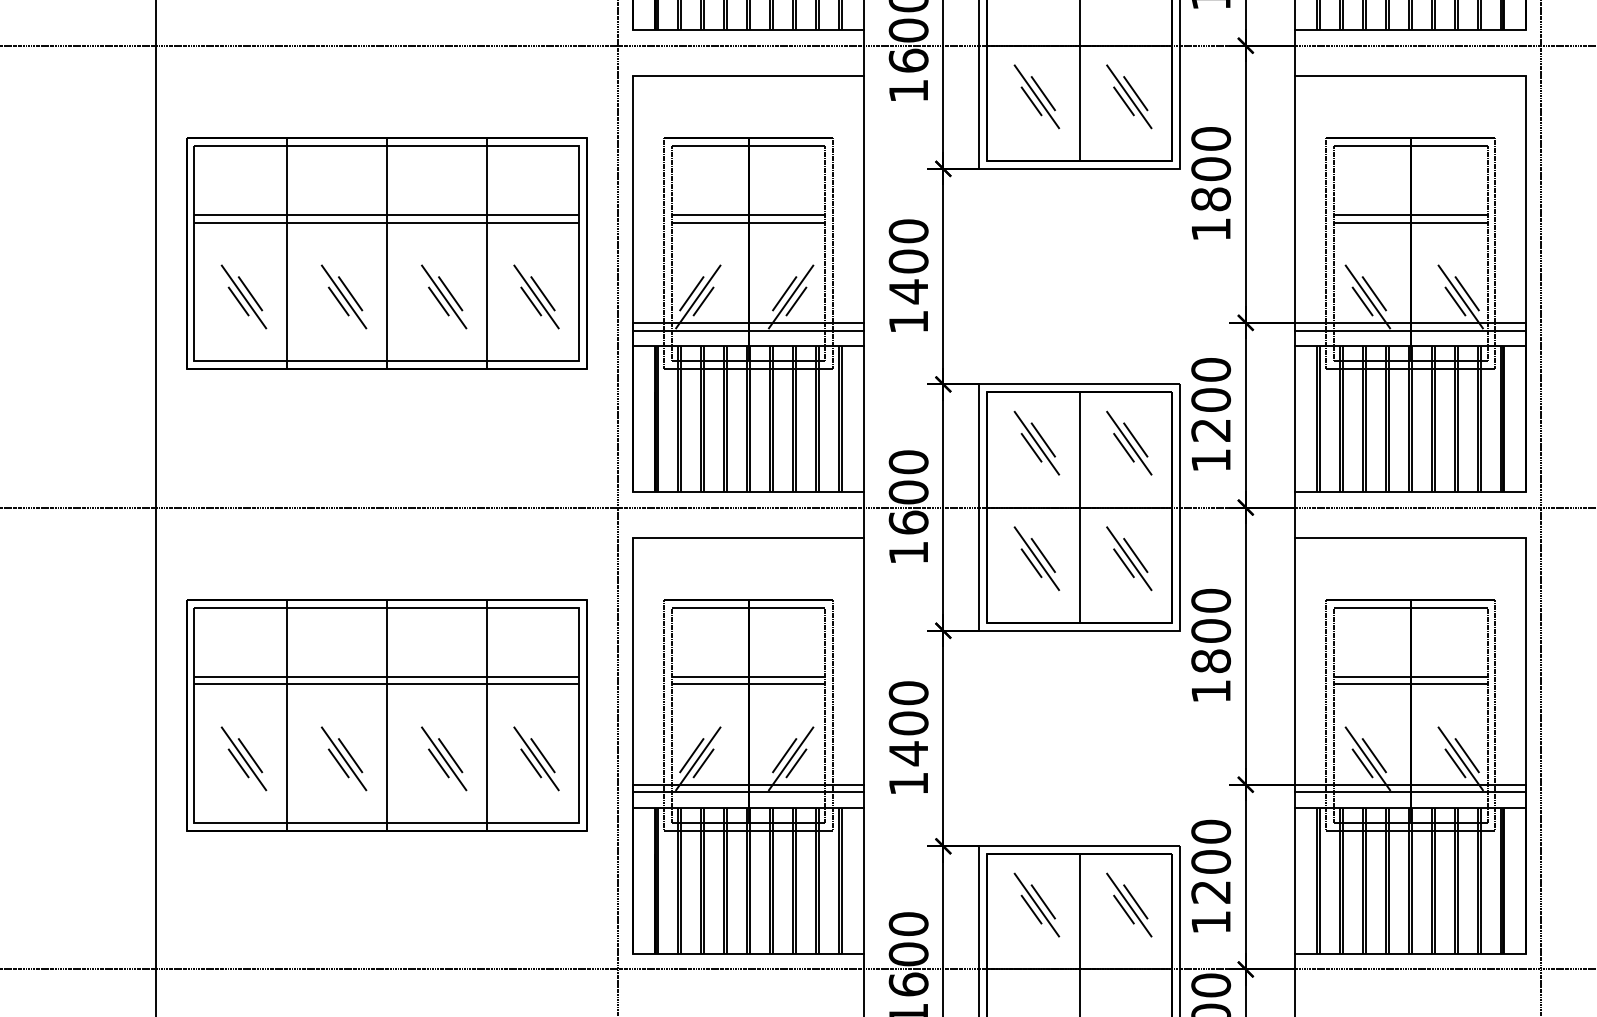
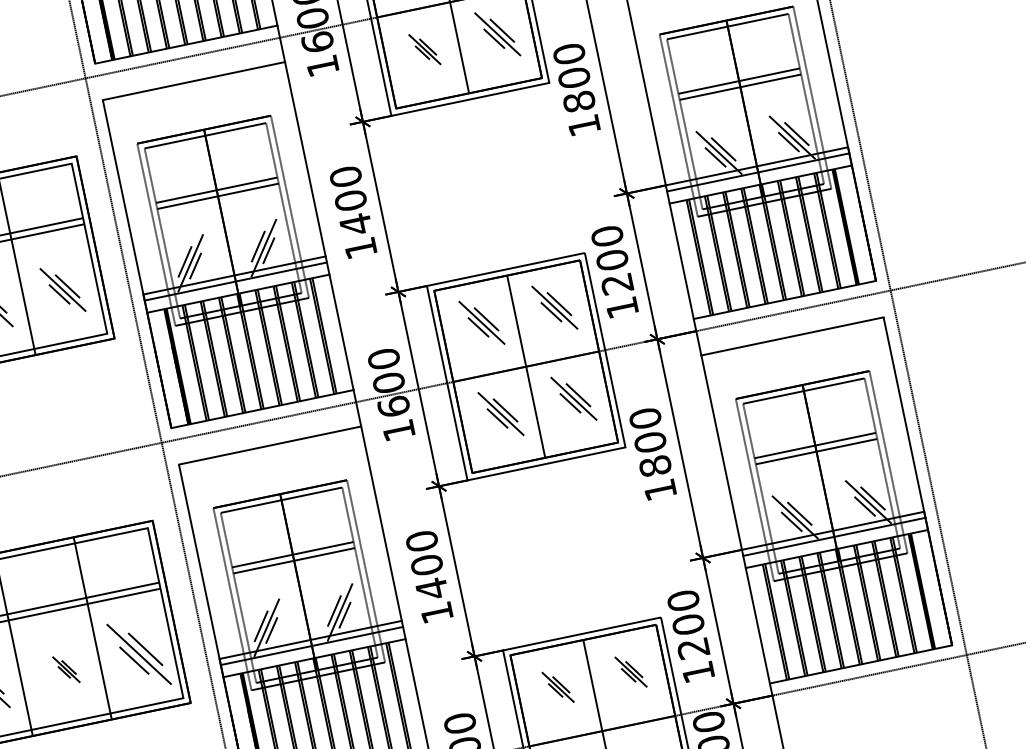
part: (1036, 96) -> (424, 49), size x0.7
part: (444, 758) -> (66, 669), size x0.6
part: (536, 758) -> (139, 654), size x1.4
part: (1036, 904) -> (557, 686), size x0.7
part: (1129, 904) -> (631, 671), size x0.7

